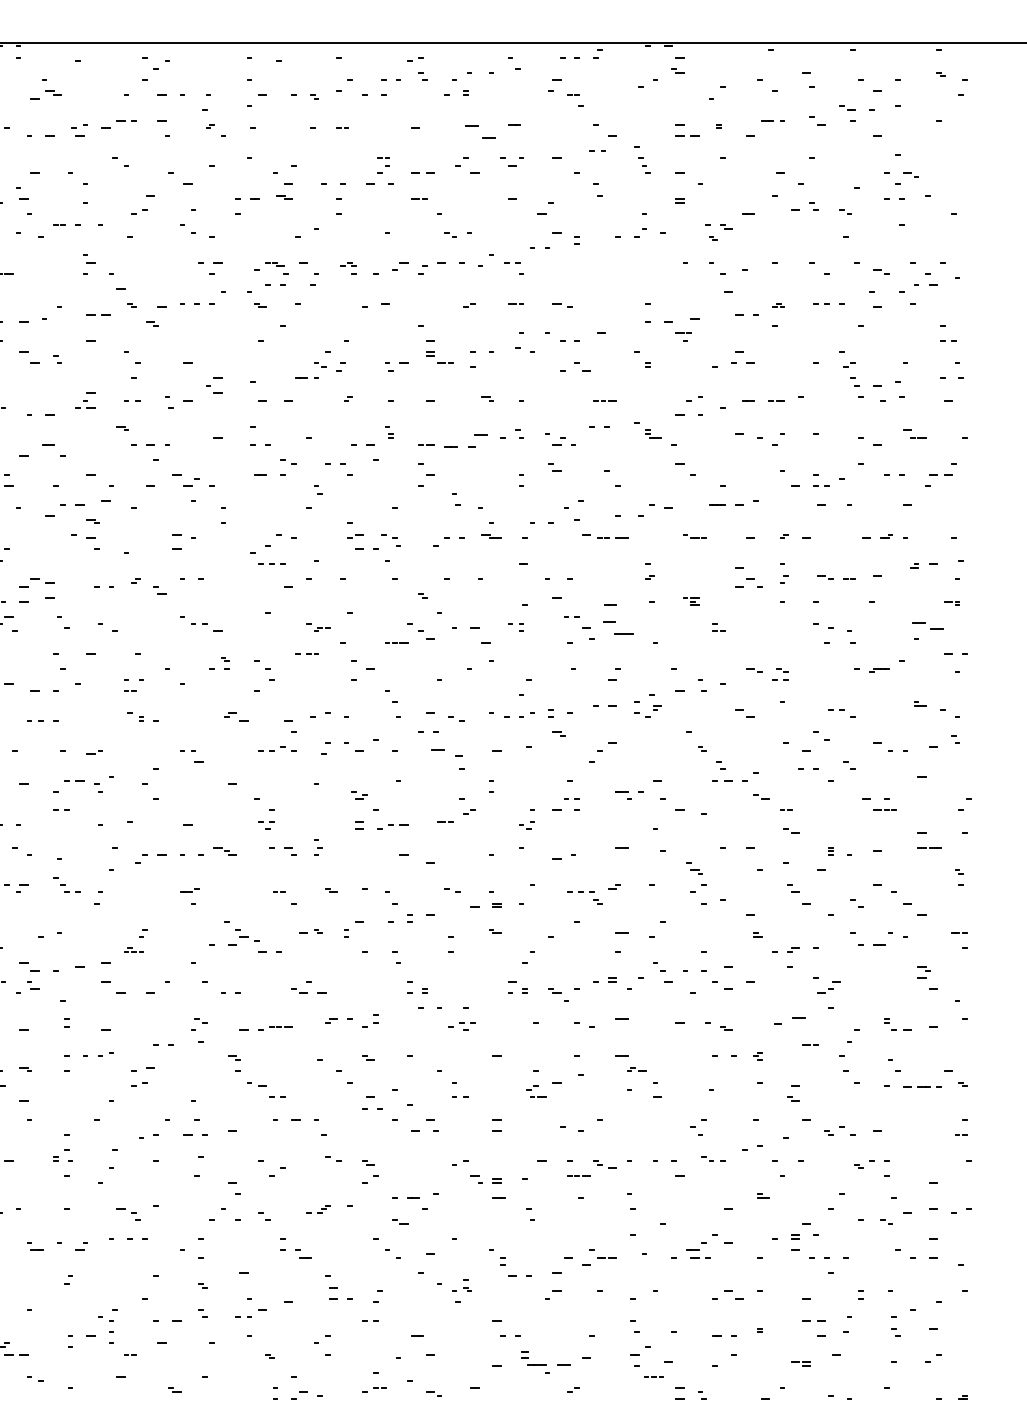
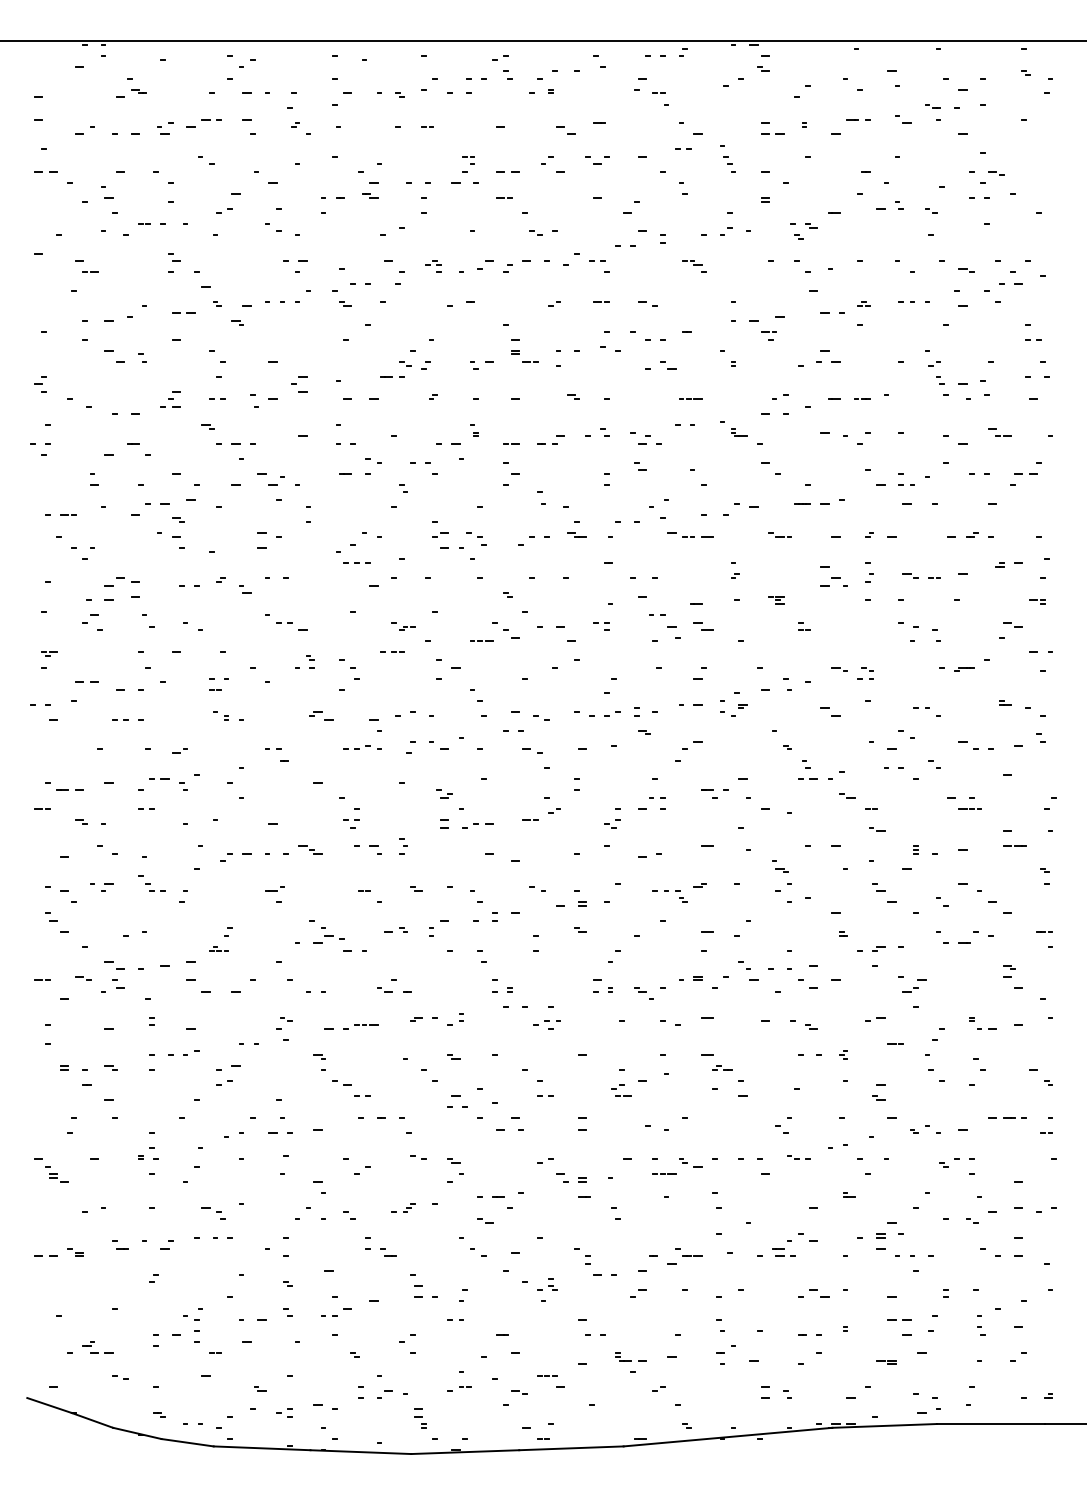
part: (480, 131) -> (565, 130), size x0.62
part: (277, 267) -> (694, 266), moved
part: (465, 440) -> (550, 439), size x0.62
part: (927, 625) -> (1012, 624), size x0.62
part: (618, 627) -> (703, 626), size x0.62
part: (447, 751) -> (532, 750), size x0.62
part: (790, 1020) -> (875, 1019), size x0.62
line: (922, 1085) -> (1007, 1117), moved
part: (545, 1357) -> (630, 1356), size x0.62
line: (654, 1376) -> (547, 1375), moved

